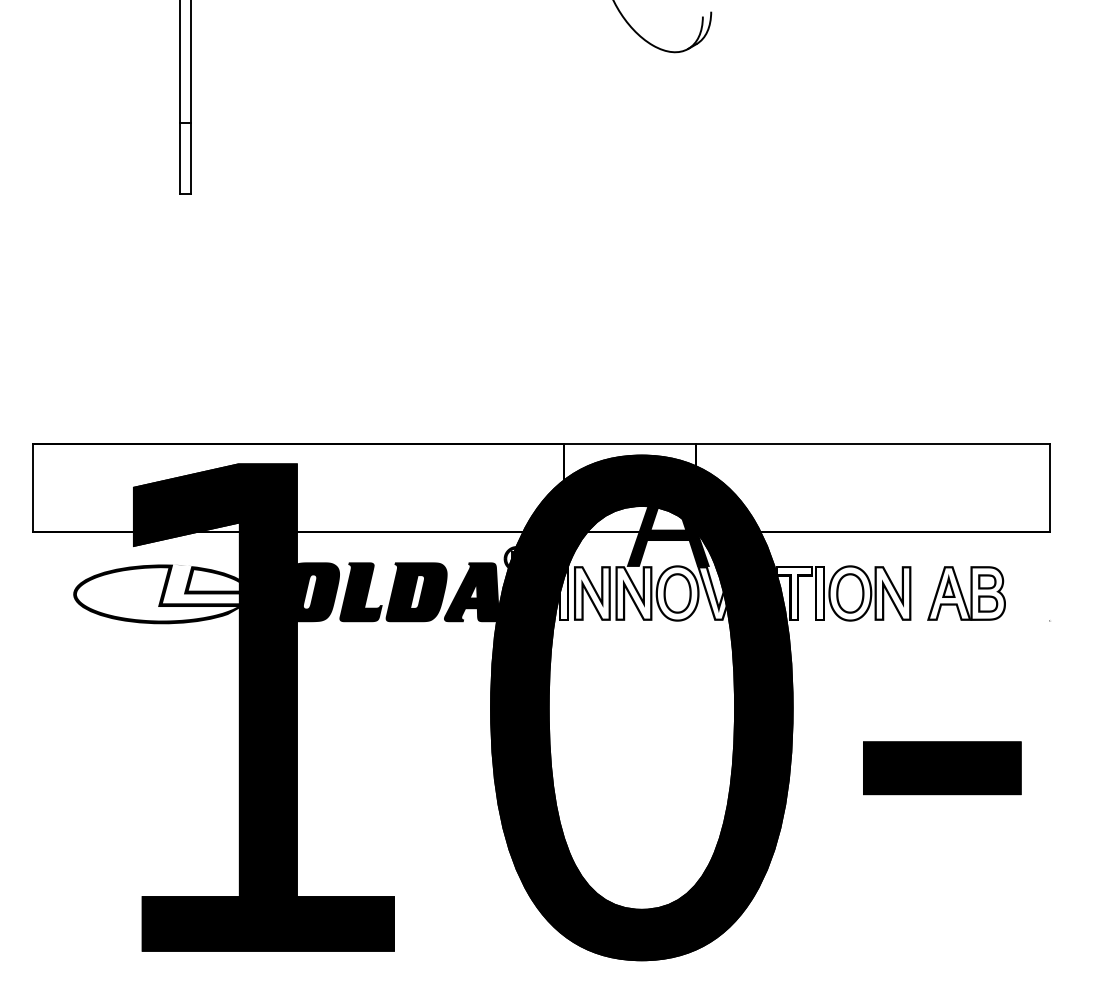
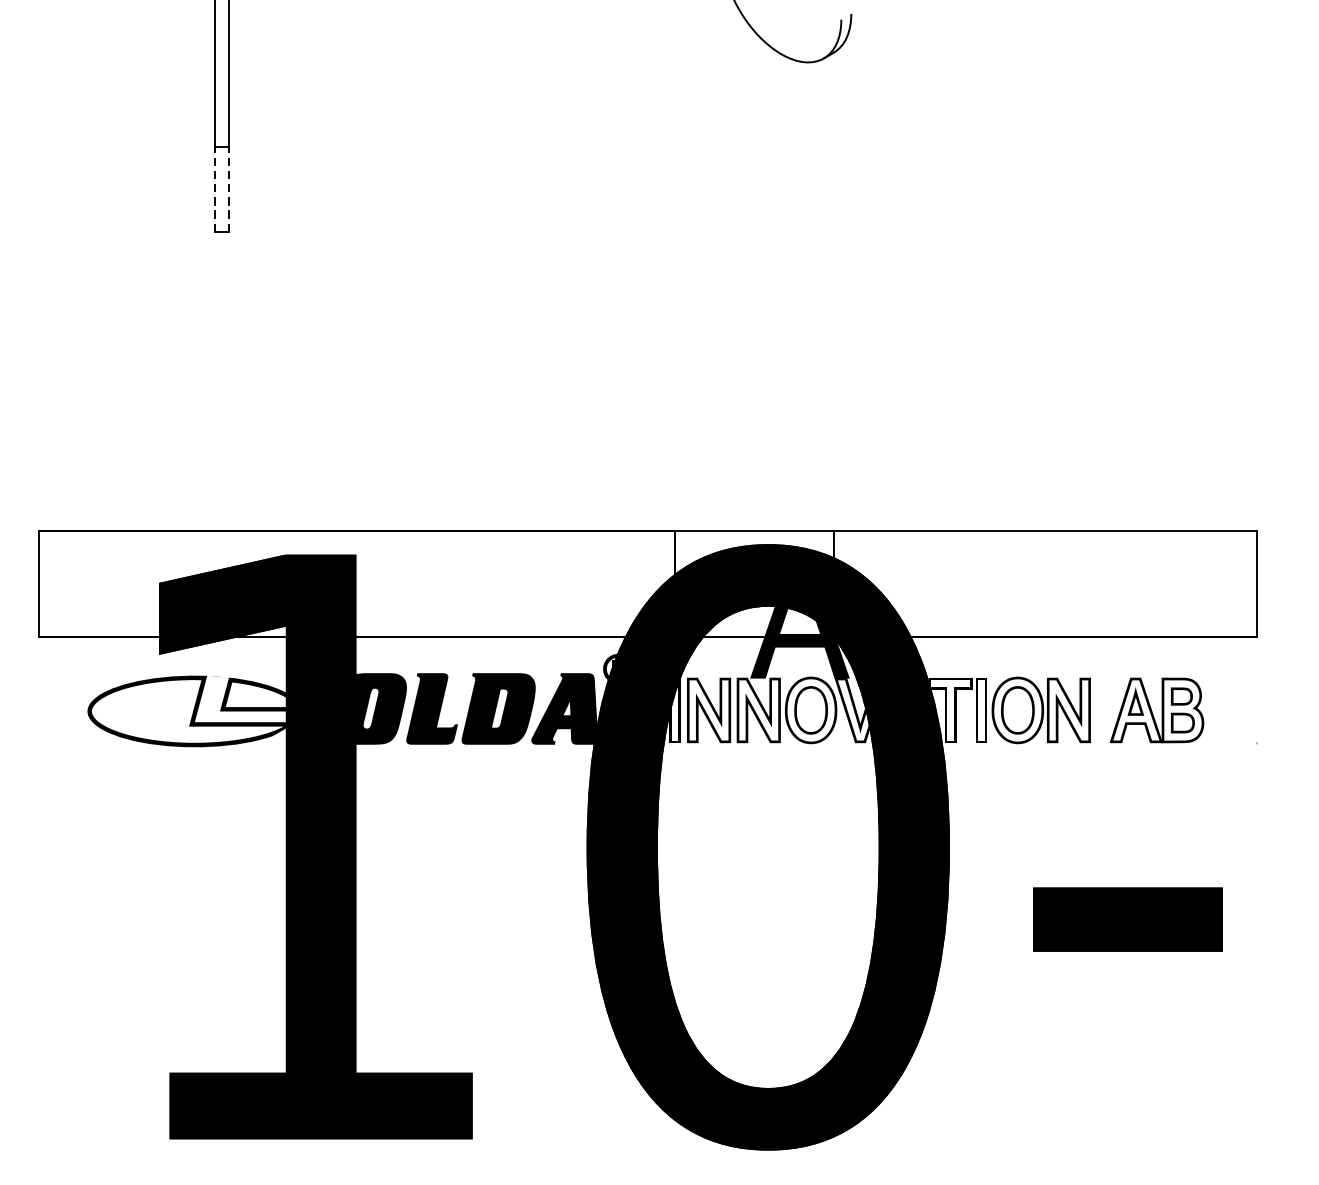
line: (179, 157) -> (214, 188), solid -> dashed
line: (191, 157) -> (229, 188), solid -> dashed

